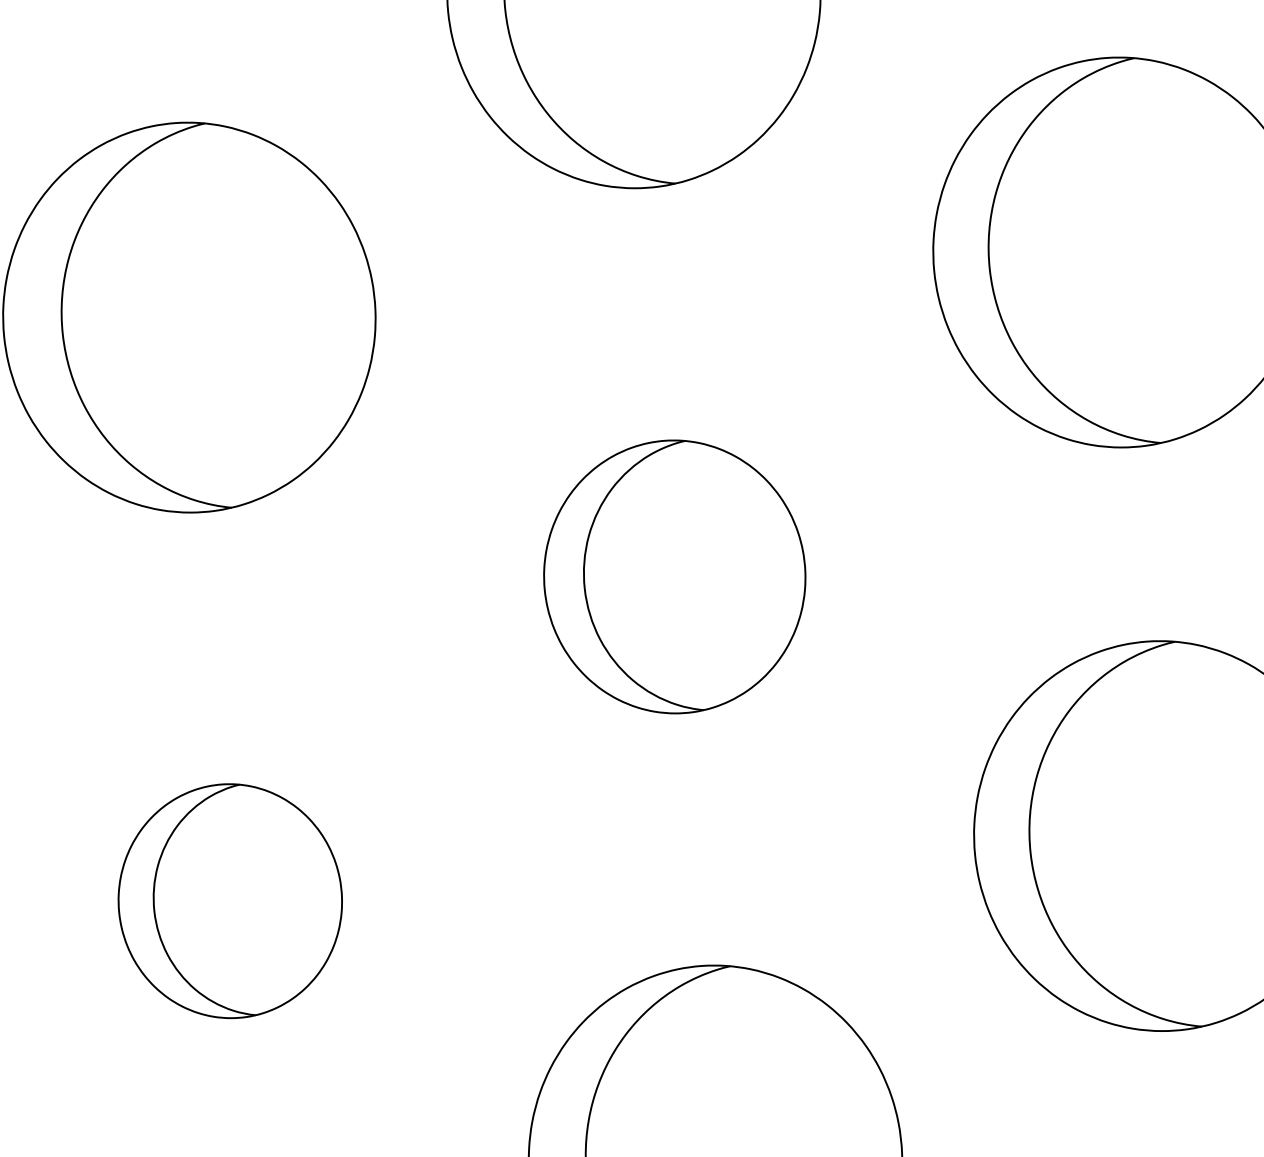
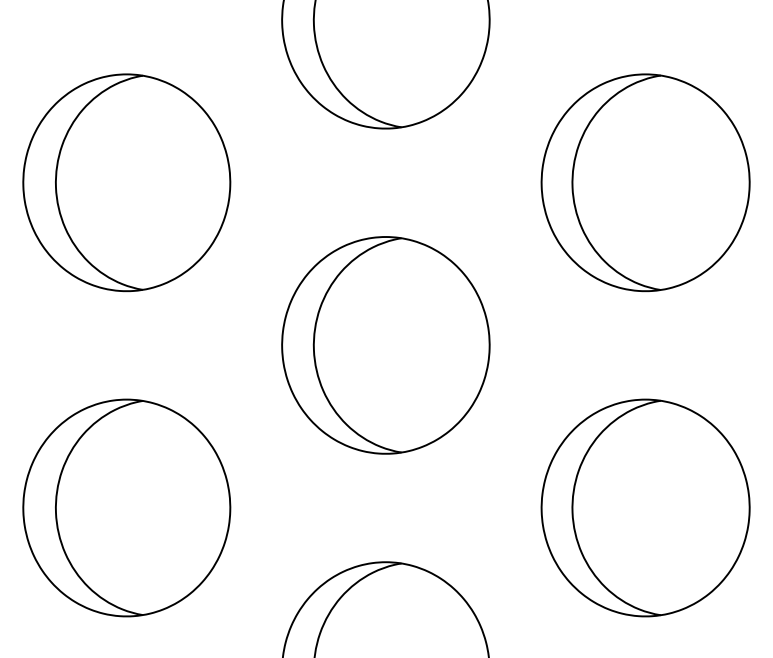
part: (674, 577) -> (385, 345), size x1.43
part: (229, 900) -> (126, 507), size x1.67

